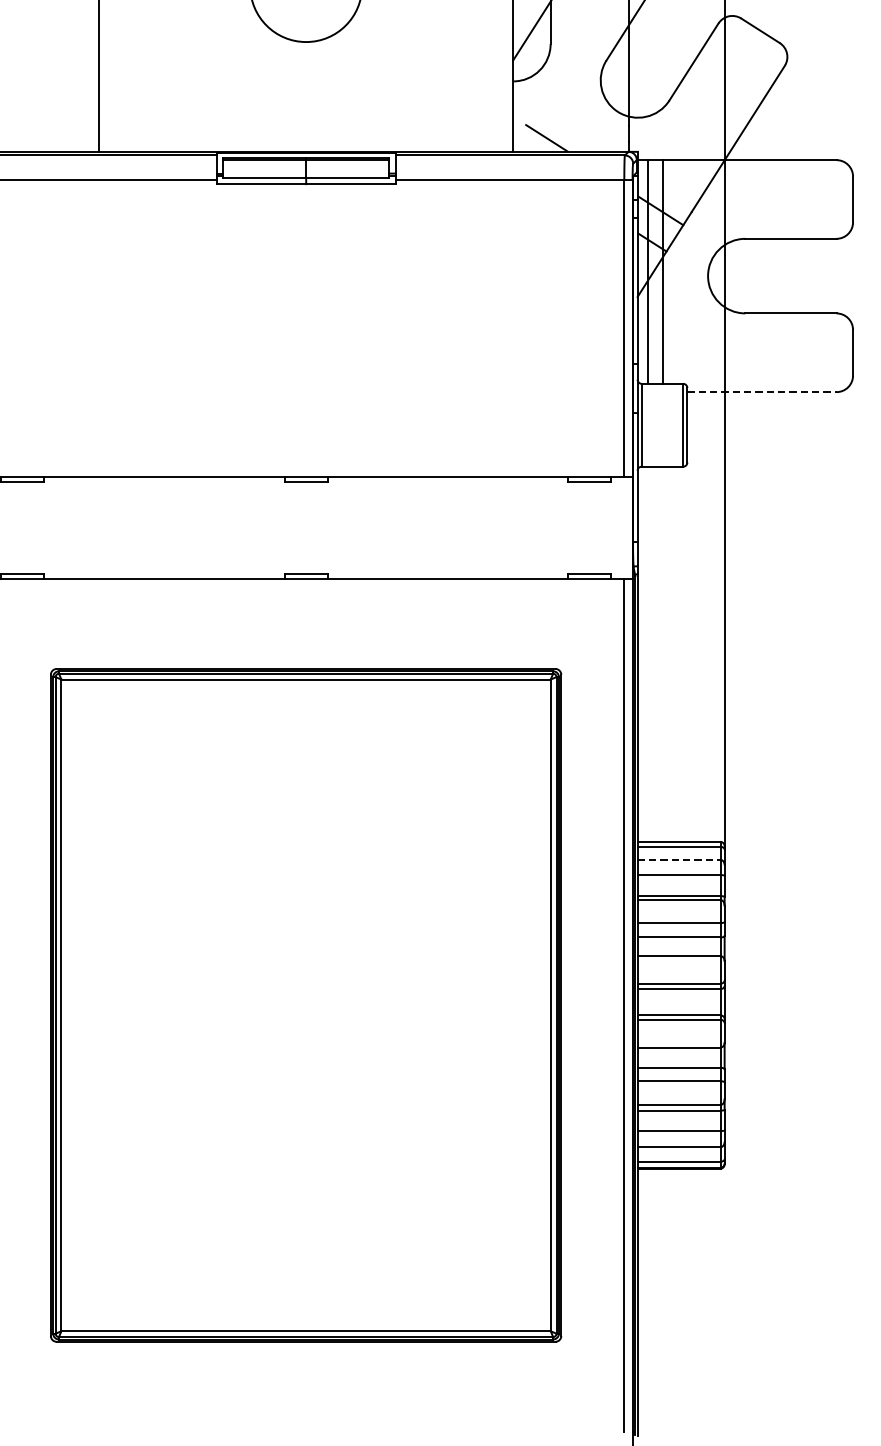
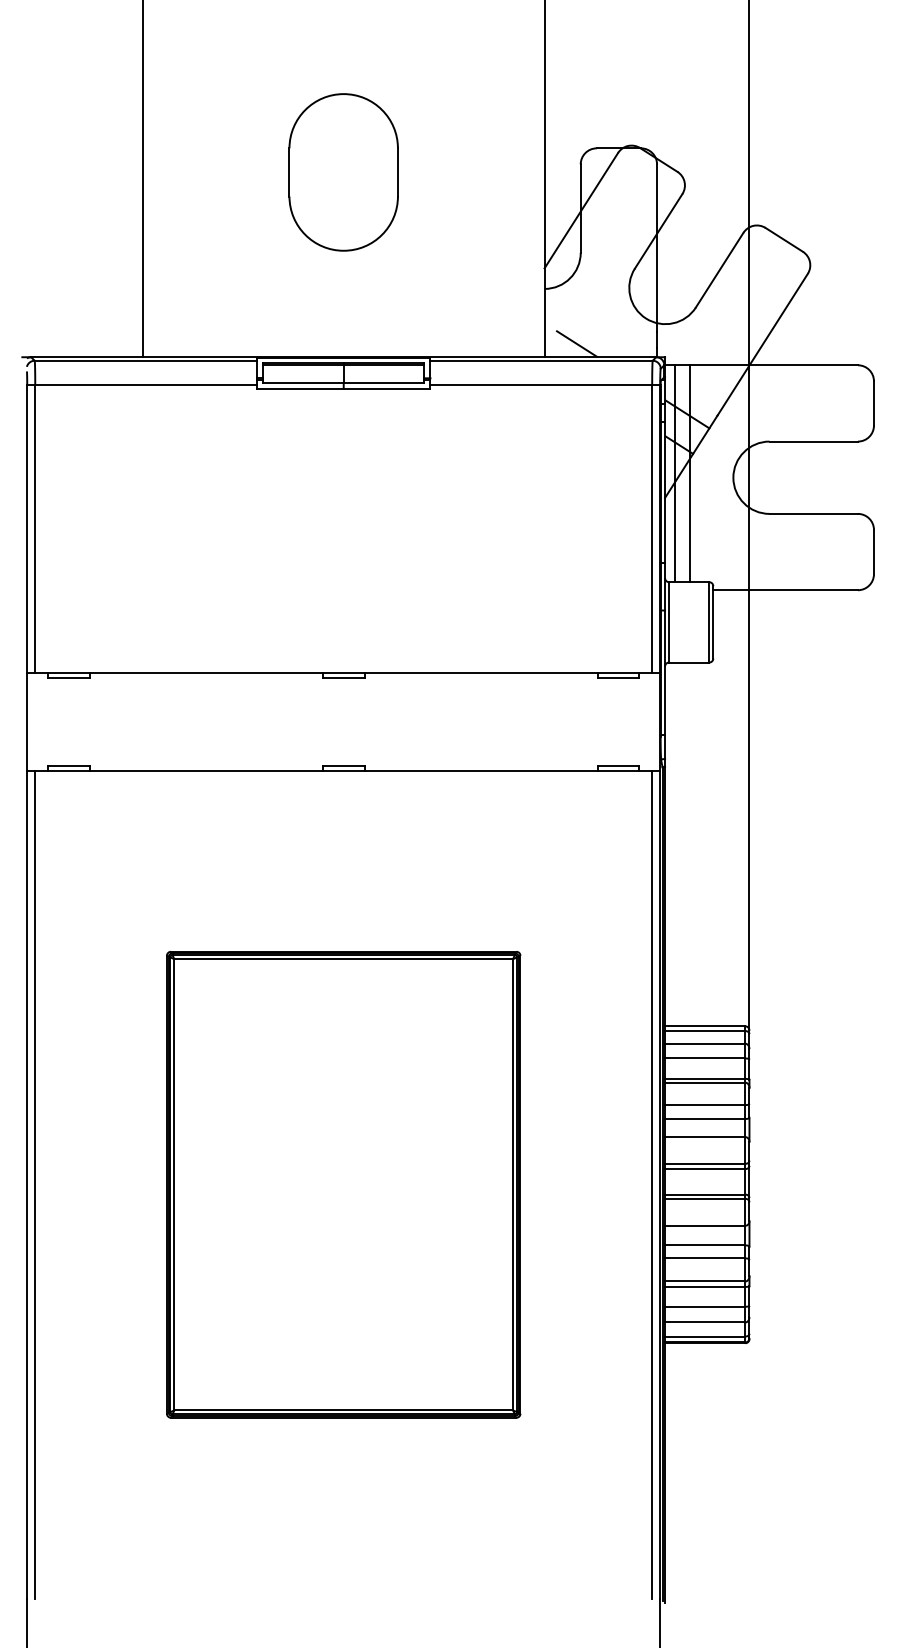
line: (762, 392) -> (786, 590), dashed -> solid
line: (679, 859) -> (705, 1043), dashed -> solid
part: (305, 1004) -> (343, 1184), size x0.71

